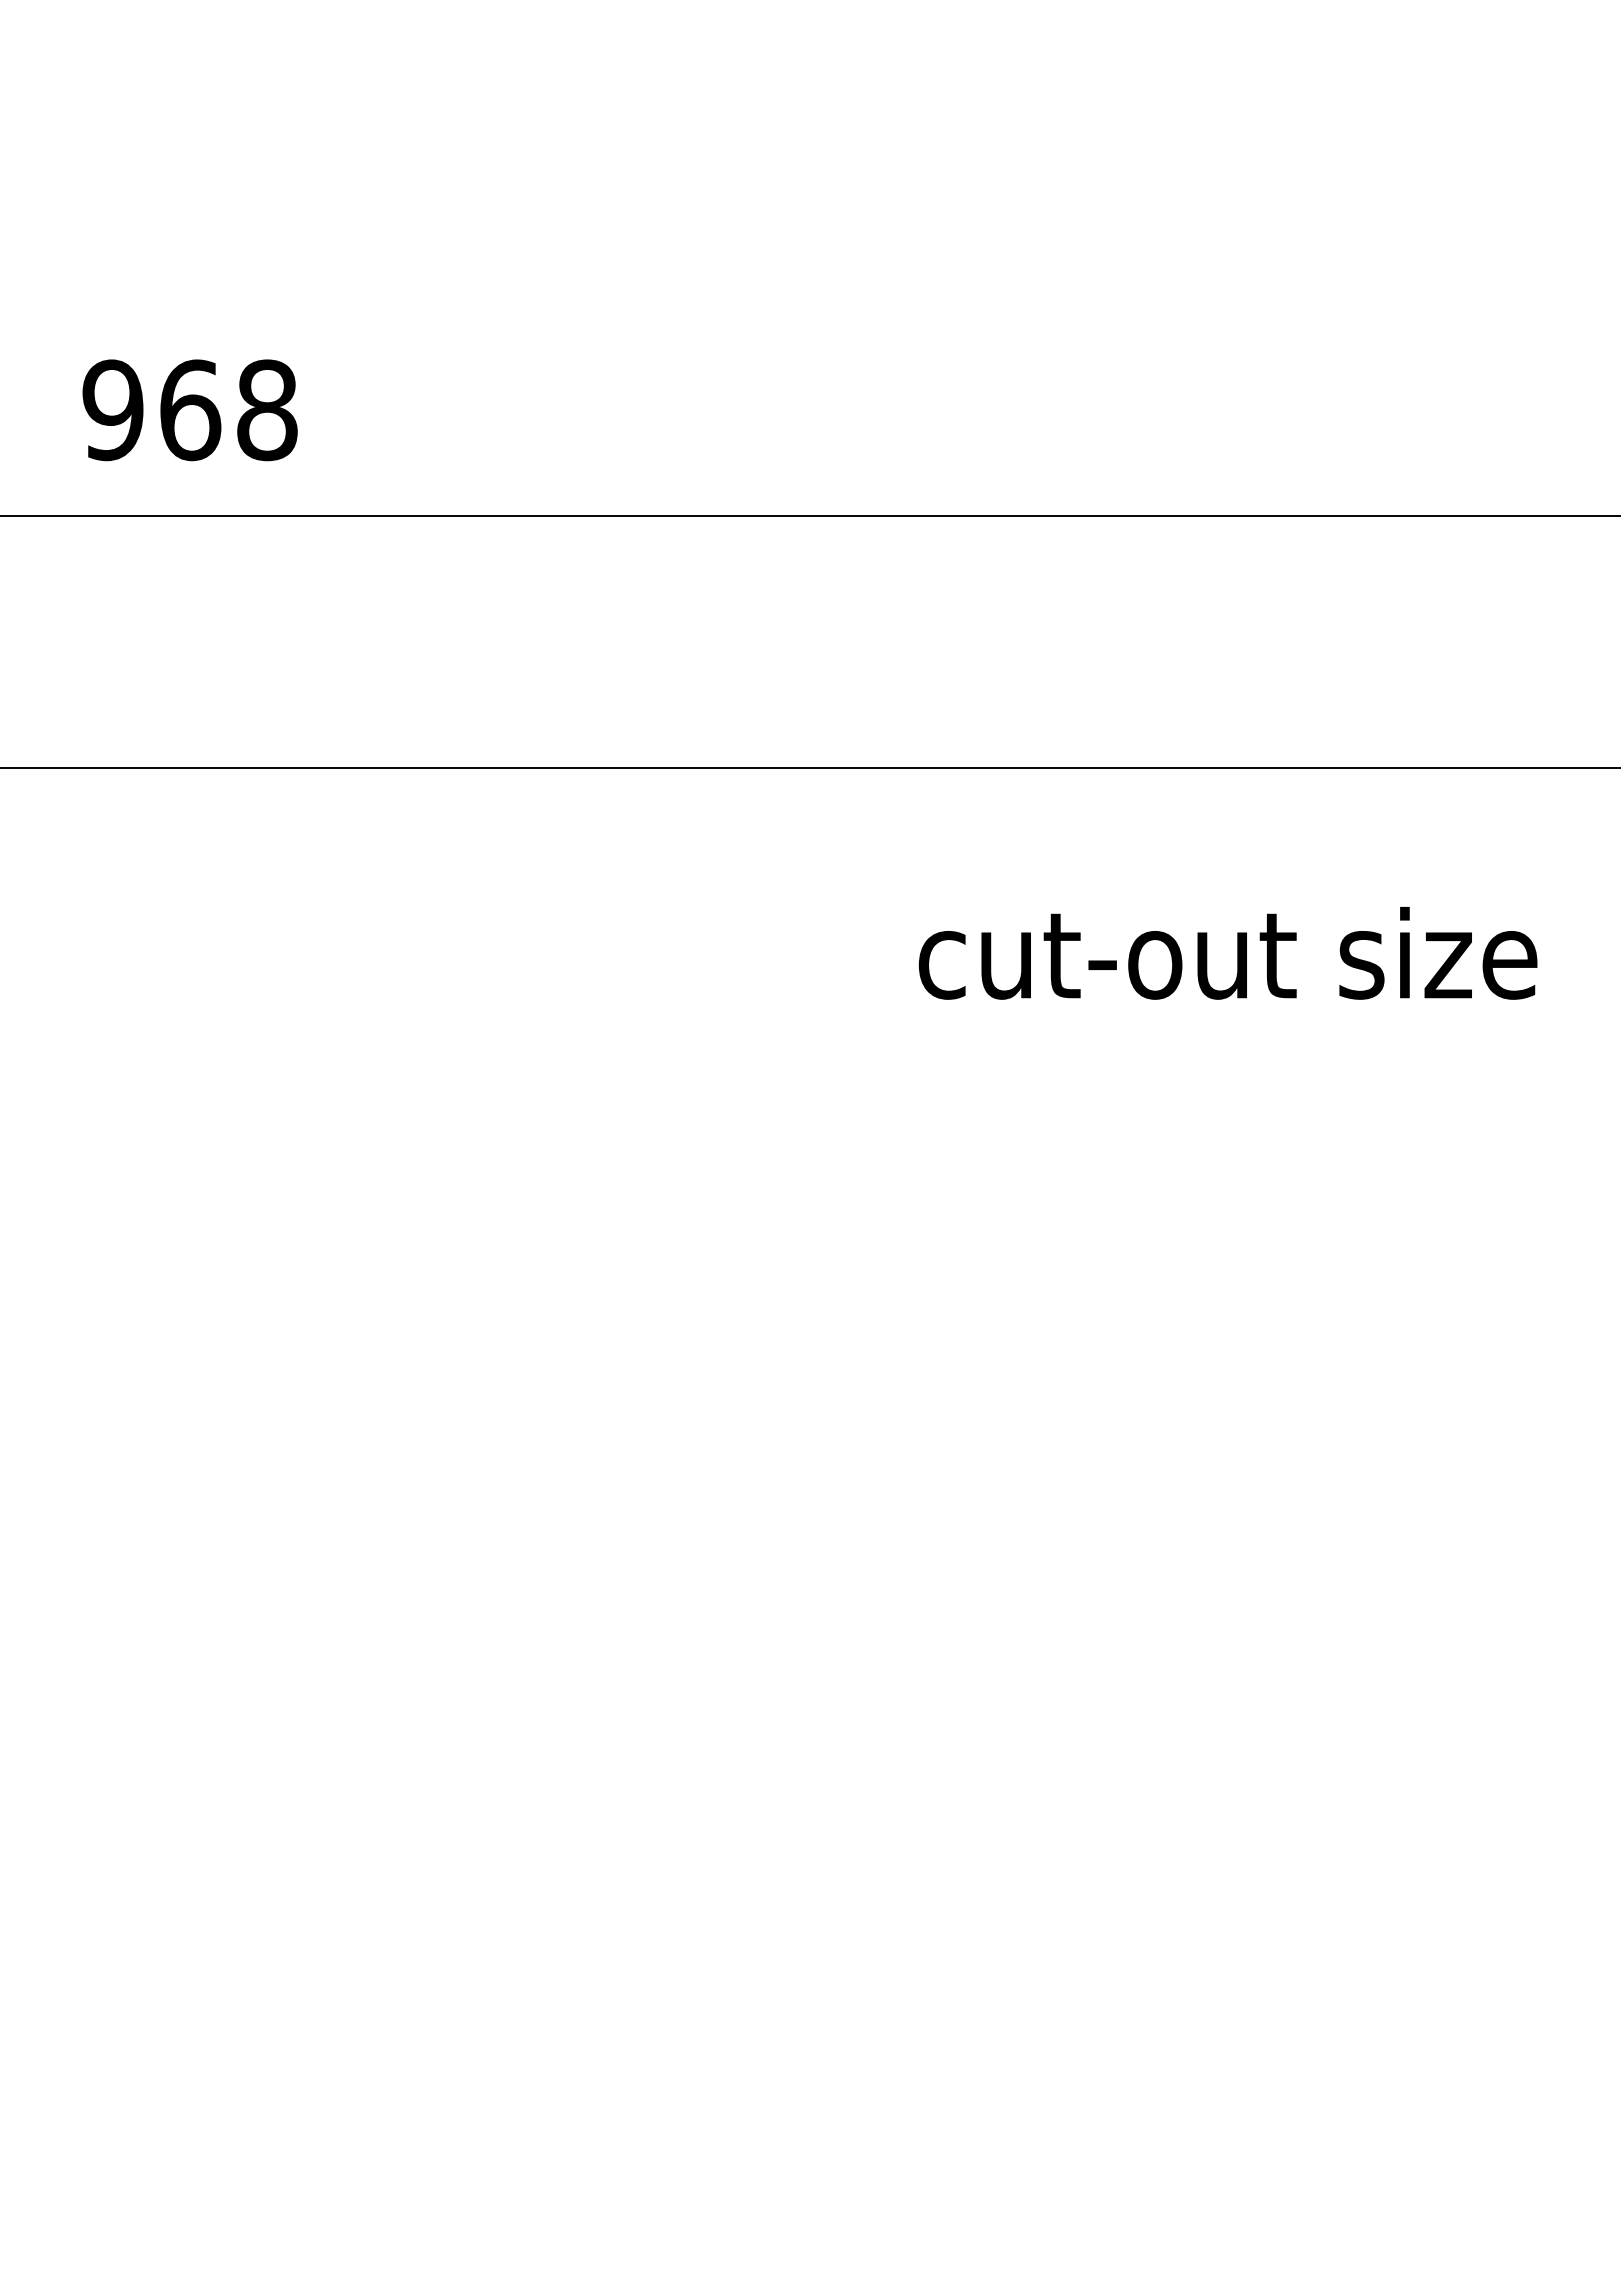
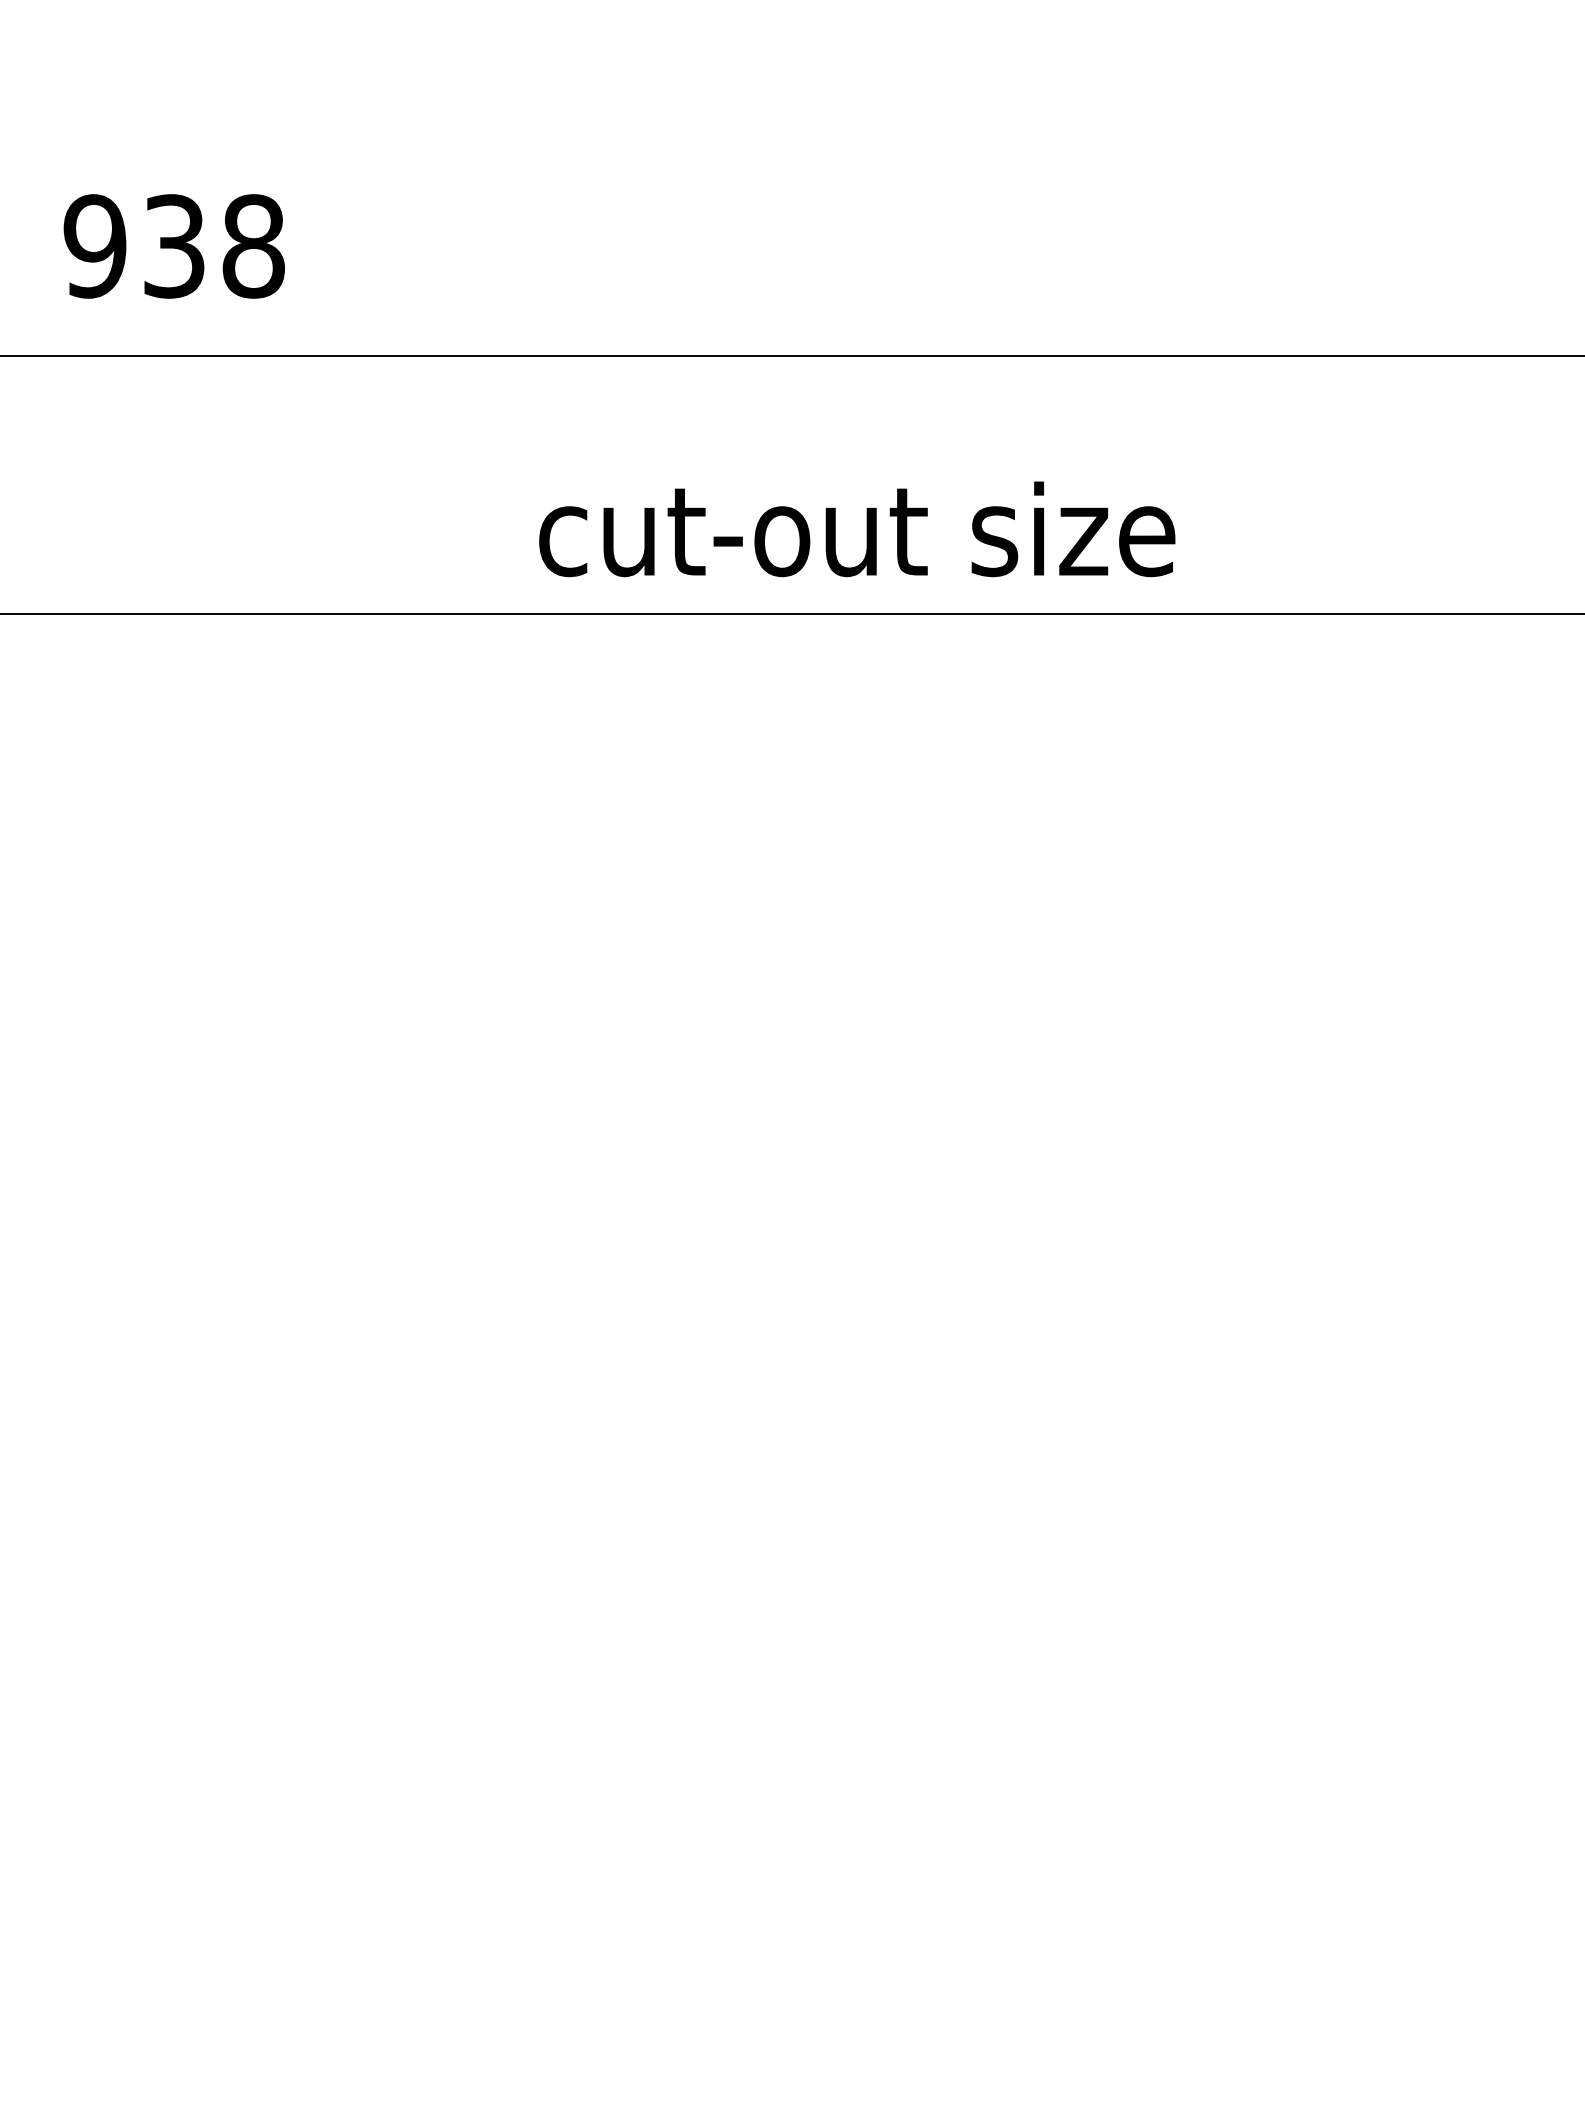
text: (190, 410) -> (174, 246), 968 -> 938
text: (1227, 953) -> (856, 529), moved

